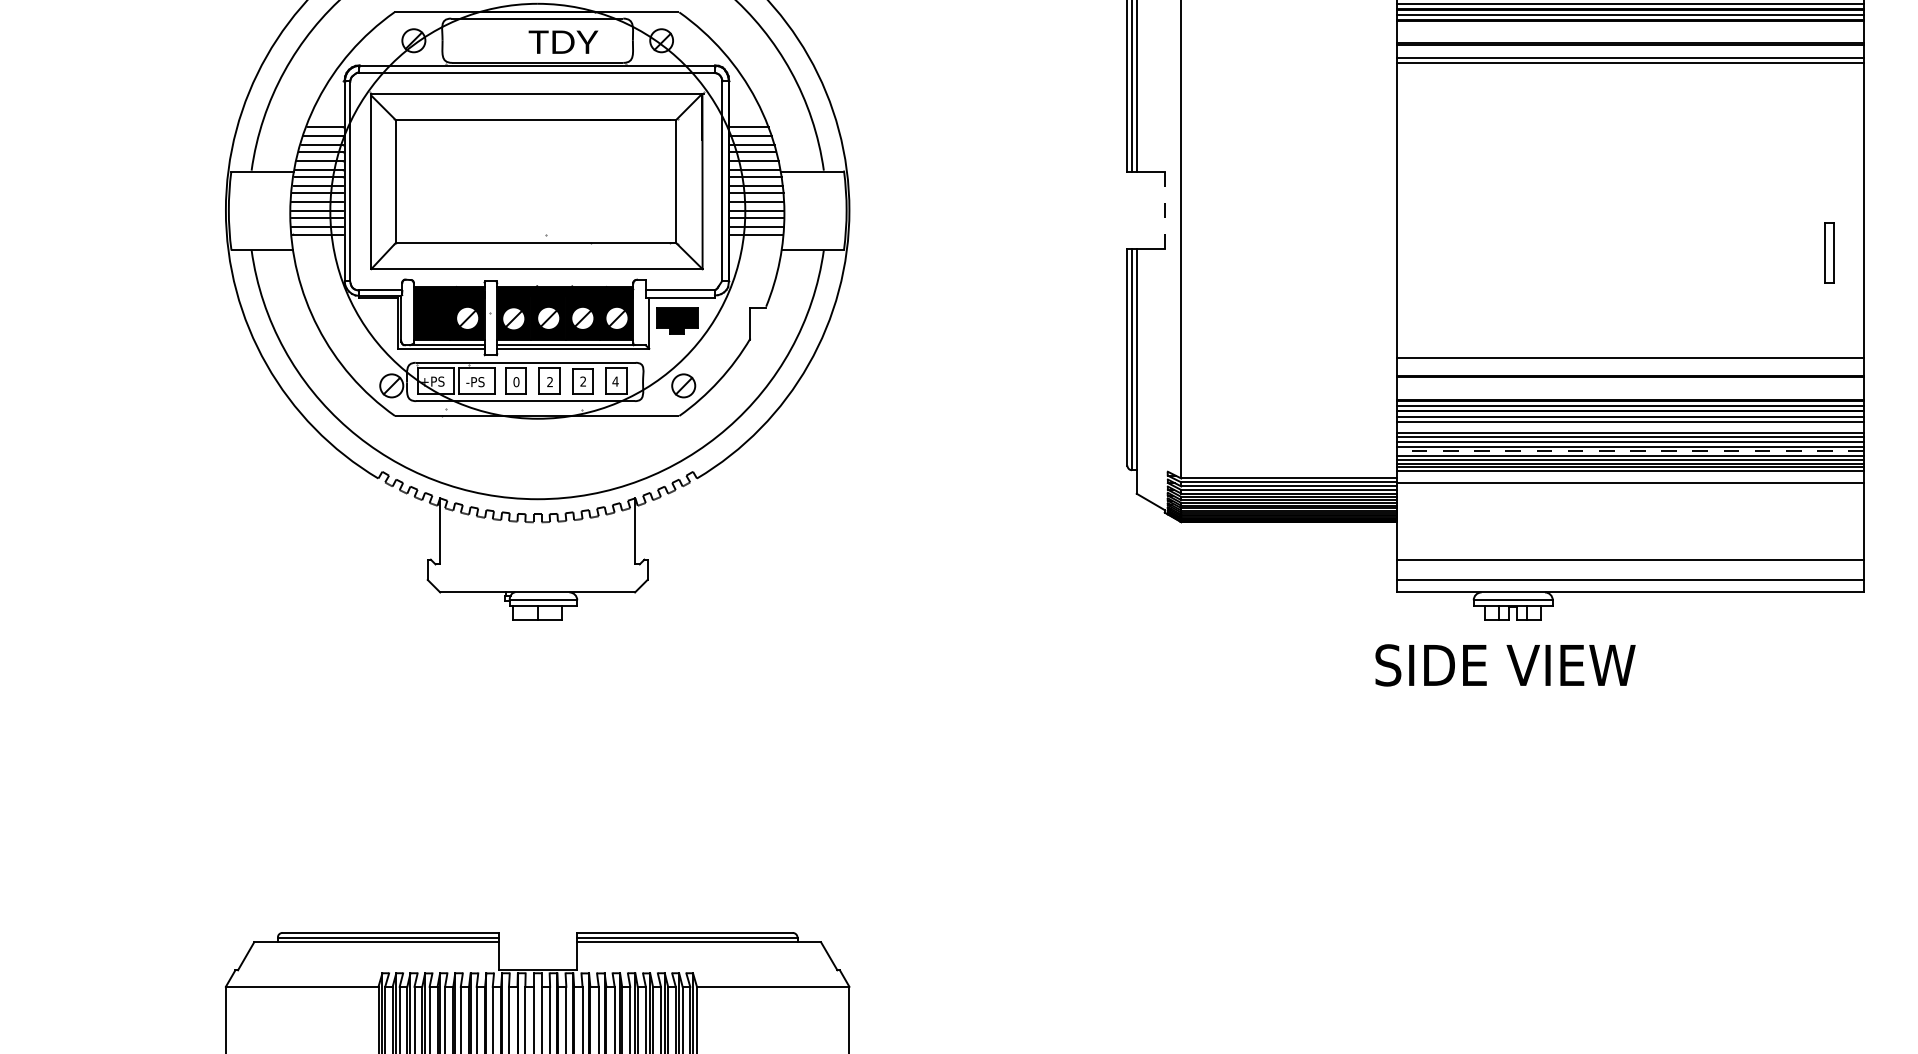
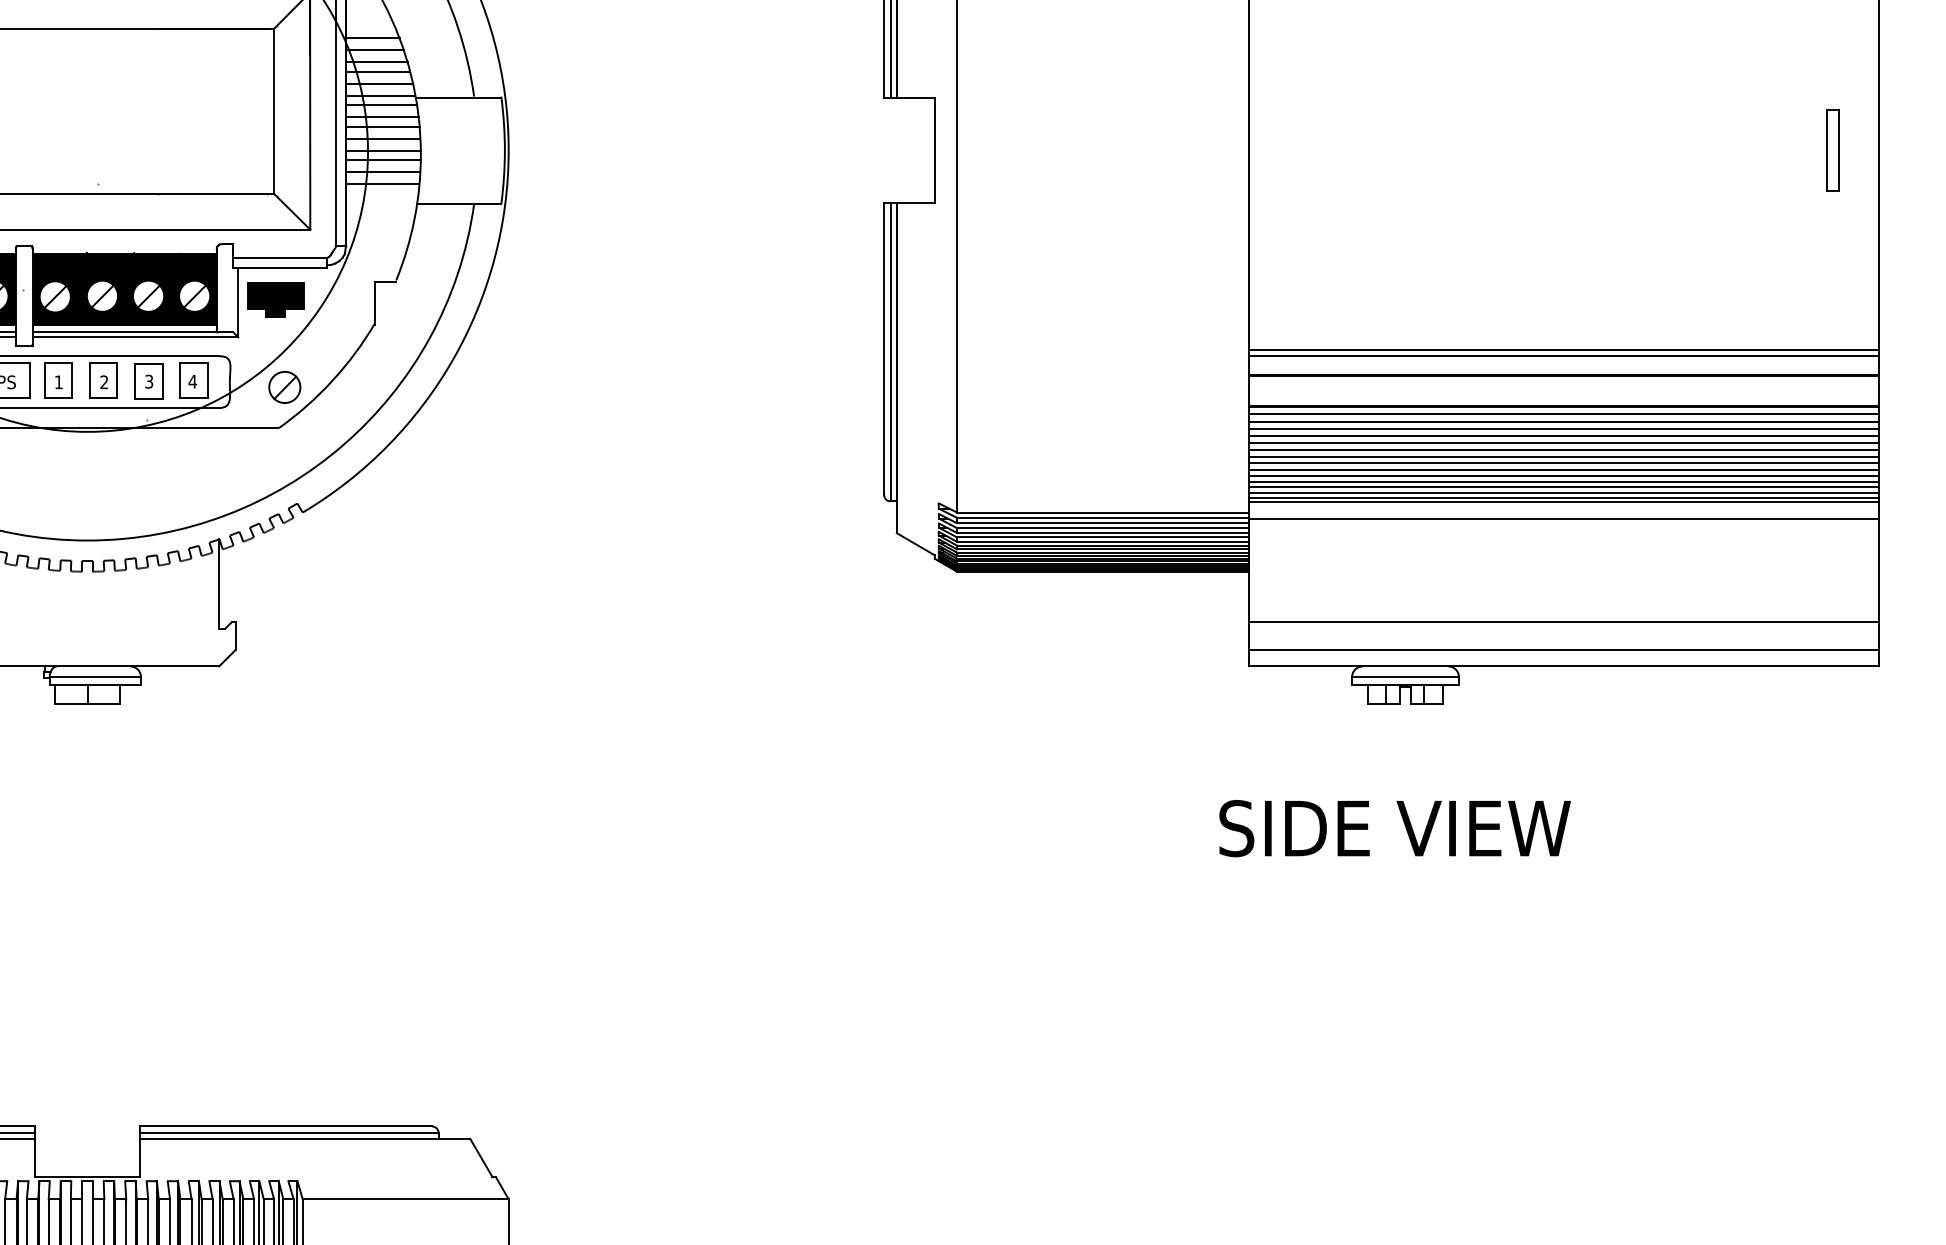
line: (1164, 210) -> (934, 150), dashed -> solid
part: (1829, 252) -> (1832, 149), moved
line: (1630, 362) -> (1563, 355), added
text: (583, 381) -> (149, 381), 2 -> 3
text: (516, 382) -> (58, 382), 0 -> 1
line: (1630, 427) -> (1563, 443), added
line: (1629, 451) -> (1562, 476), dashed -> solid
text: (1505, 665) -> (1395, 828), moved

